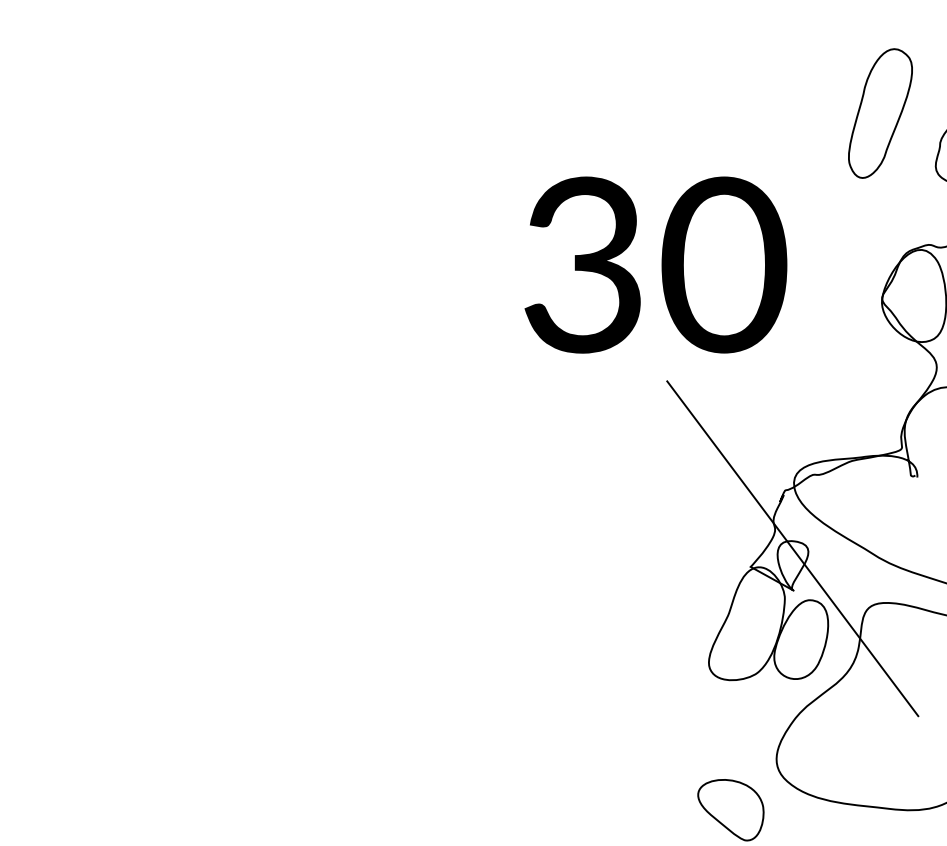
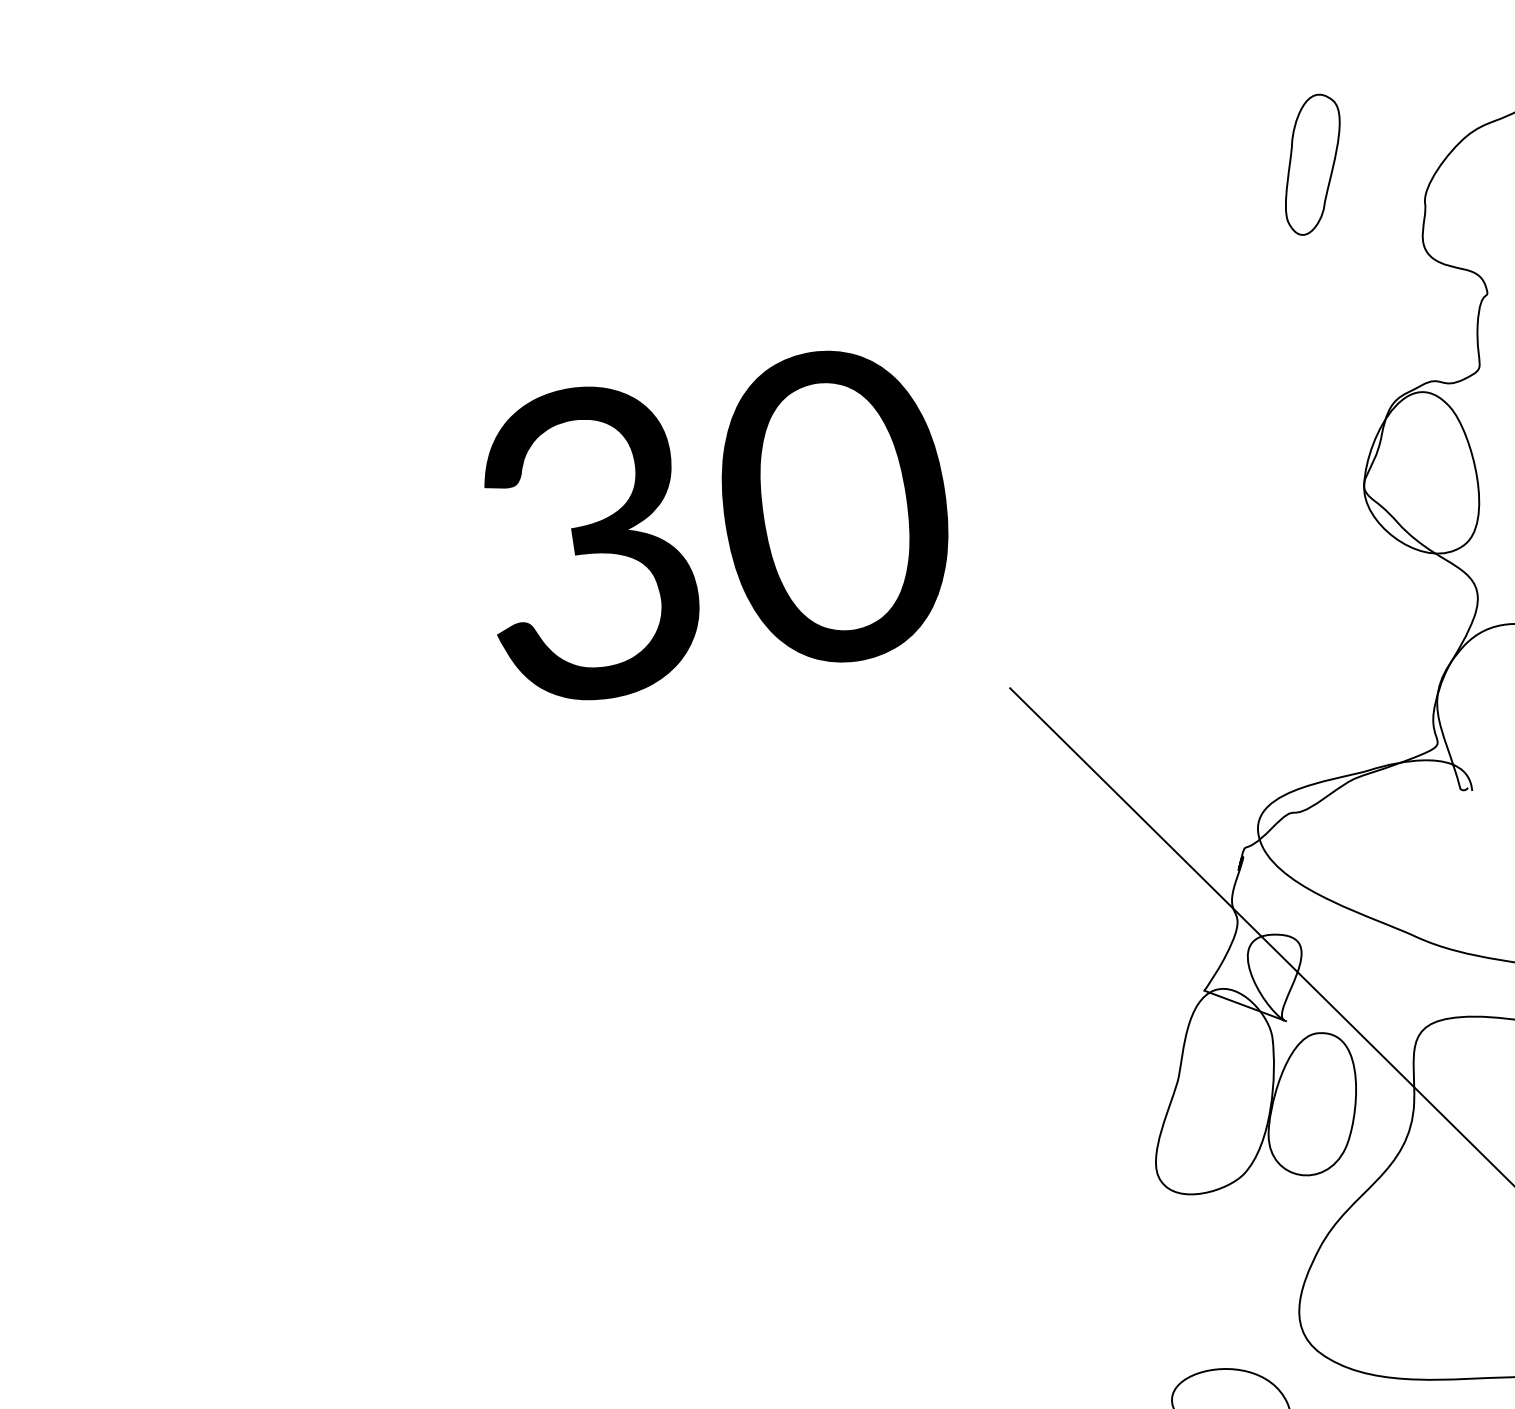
part: (880, 113) -> (1312, 164), size x0.6
text: (655, 264) -> (714, 523), moved

